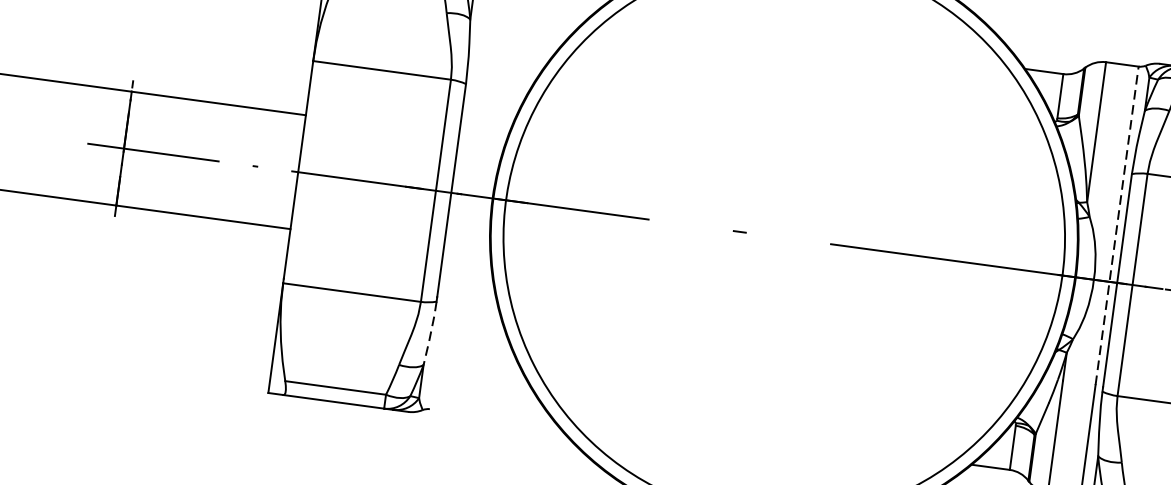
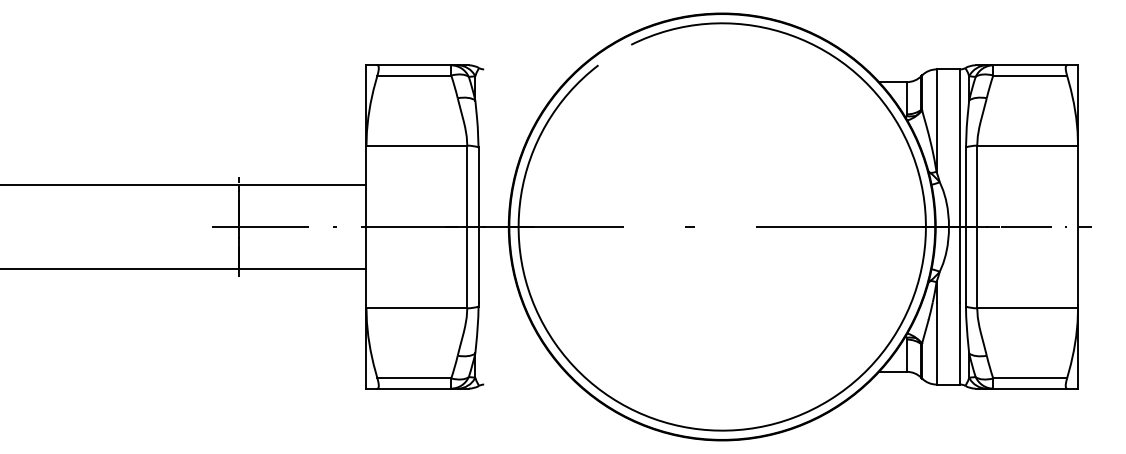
line: (1117, 225) -> (960, 185), dashed -> solid
line: (430, 334) -> (477, 330), dashed -> solid

